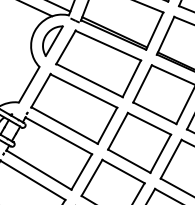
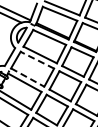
line: (84, 91) -> (37, 60), solid -> dashed
line: (66, 125) -> (28, 77), solid -> dashed

